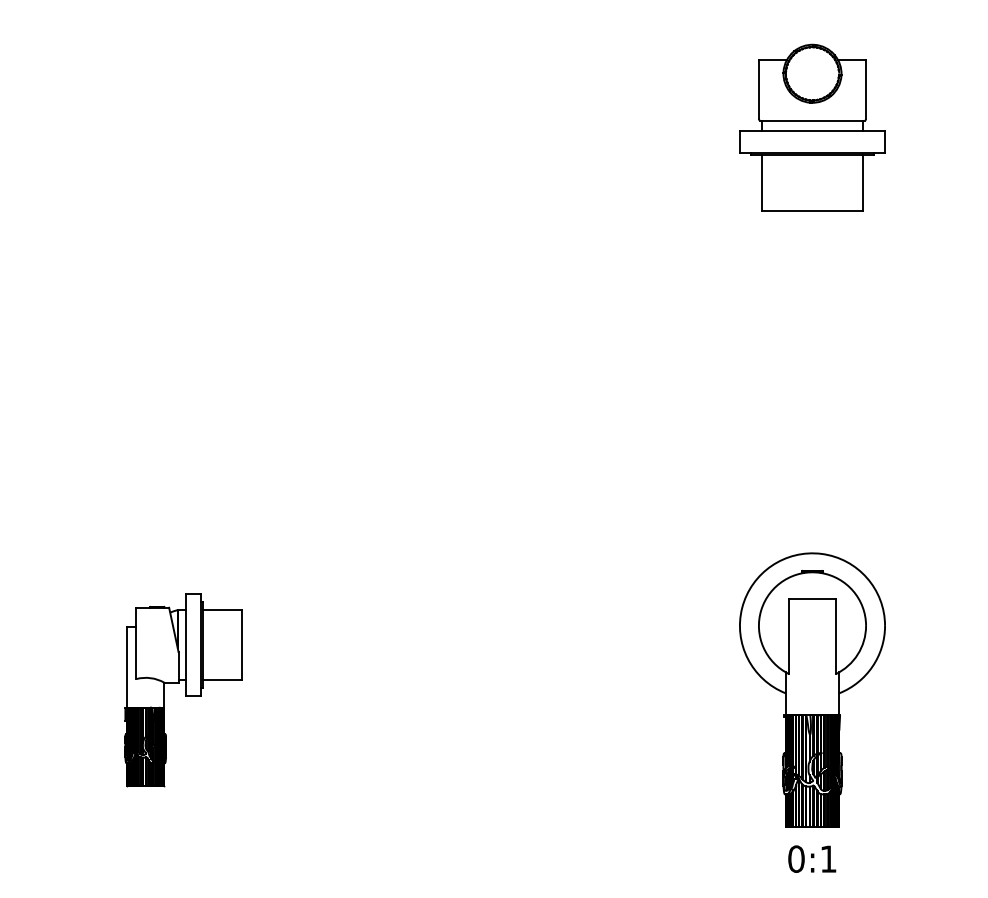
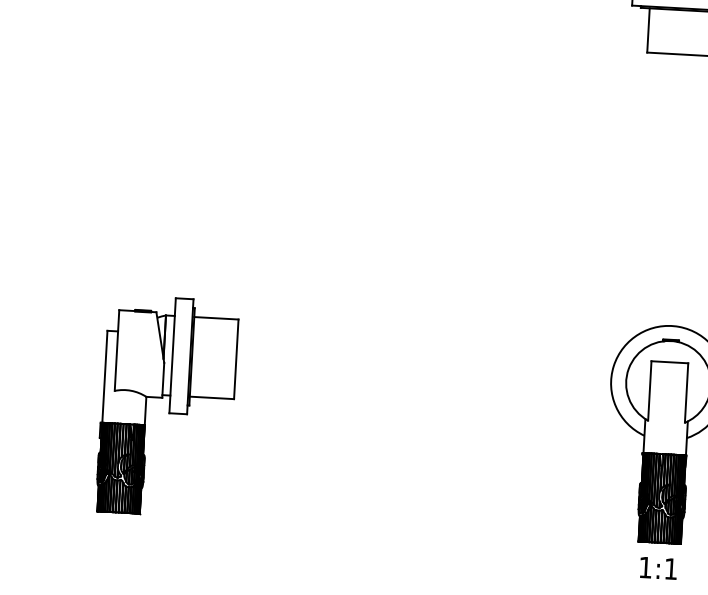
part: (183, 690) -> (167, 406), size x1.43
text: (796, 858) -> (645, 567), 0:1 -> 1:1

